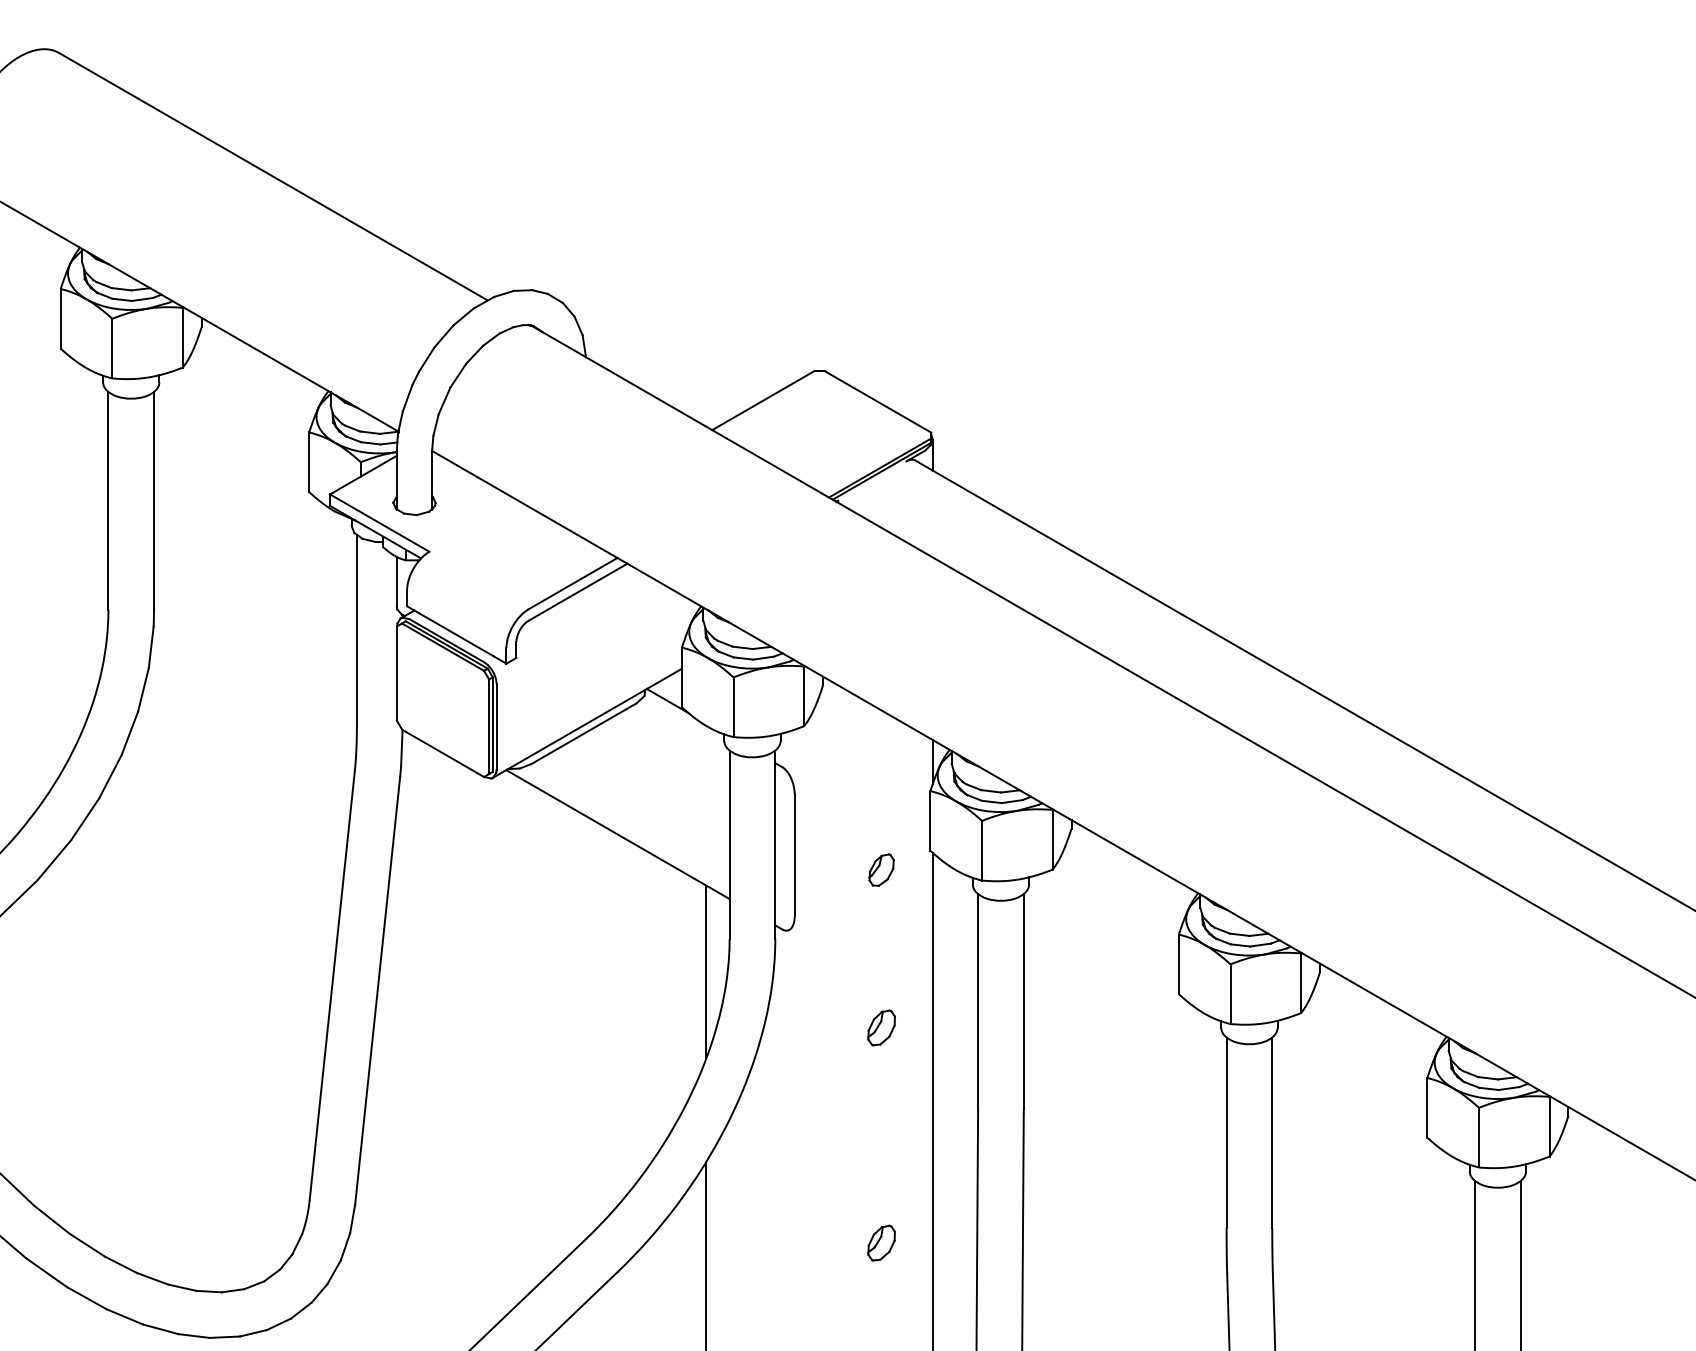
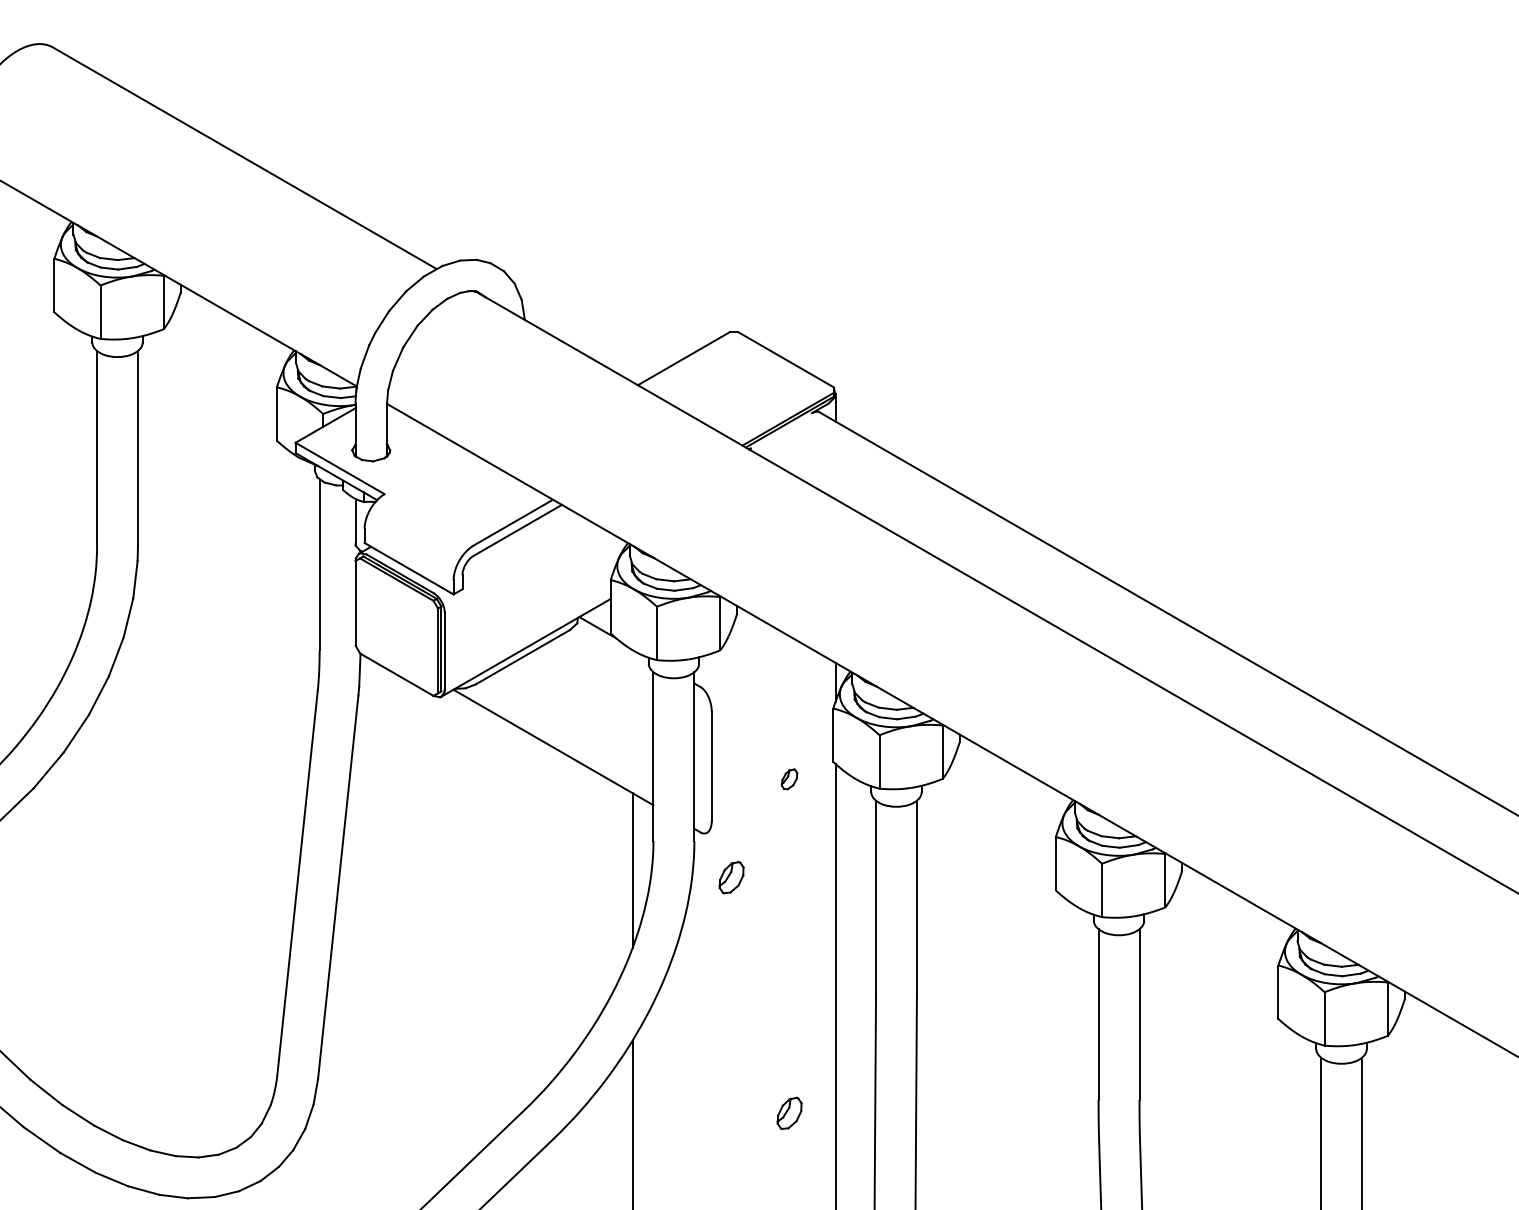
part: (881, 870) -> (789, 779), size x0.7
part: (881, 1027) -> (731, 877), moved

